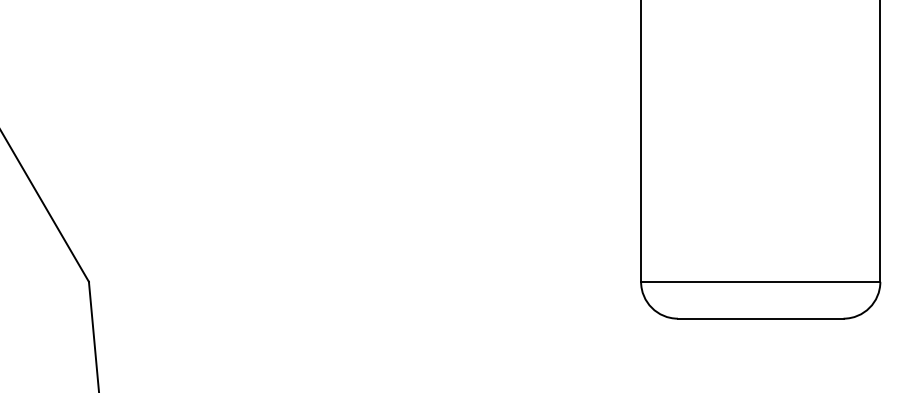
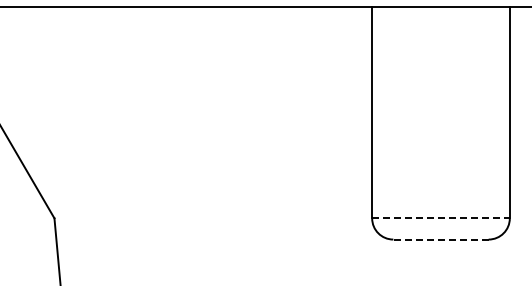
line: (761, 282) -> (441, 218), solid -> dashed
line: (761, 318) -> (441, 239), solid -> dashed

